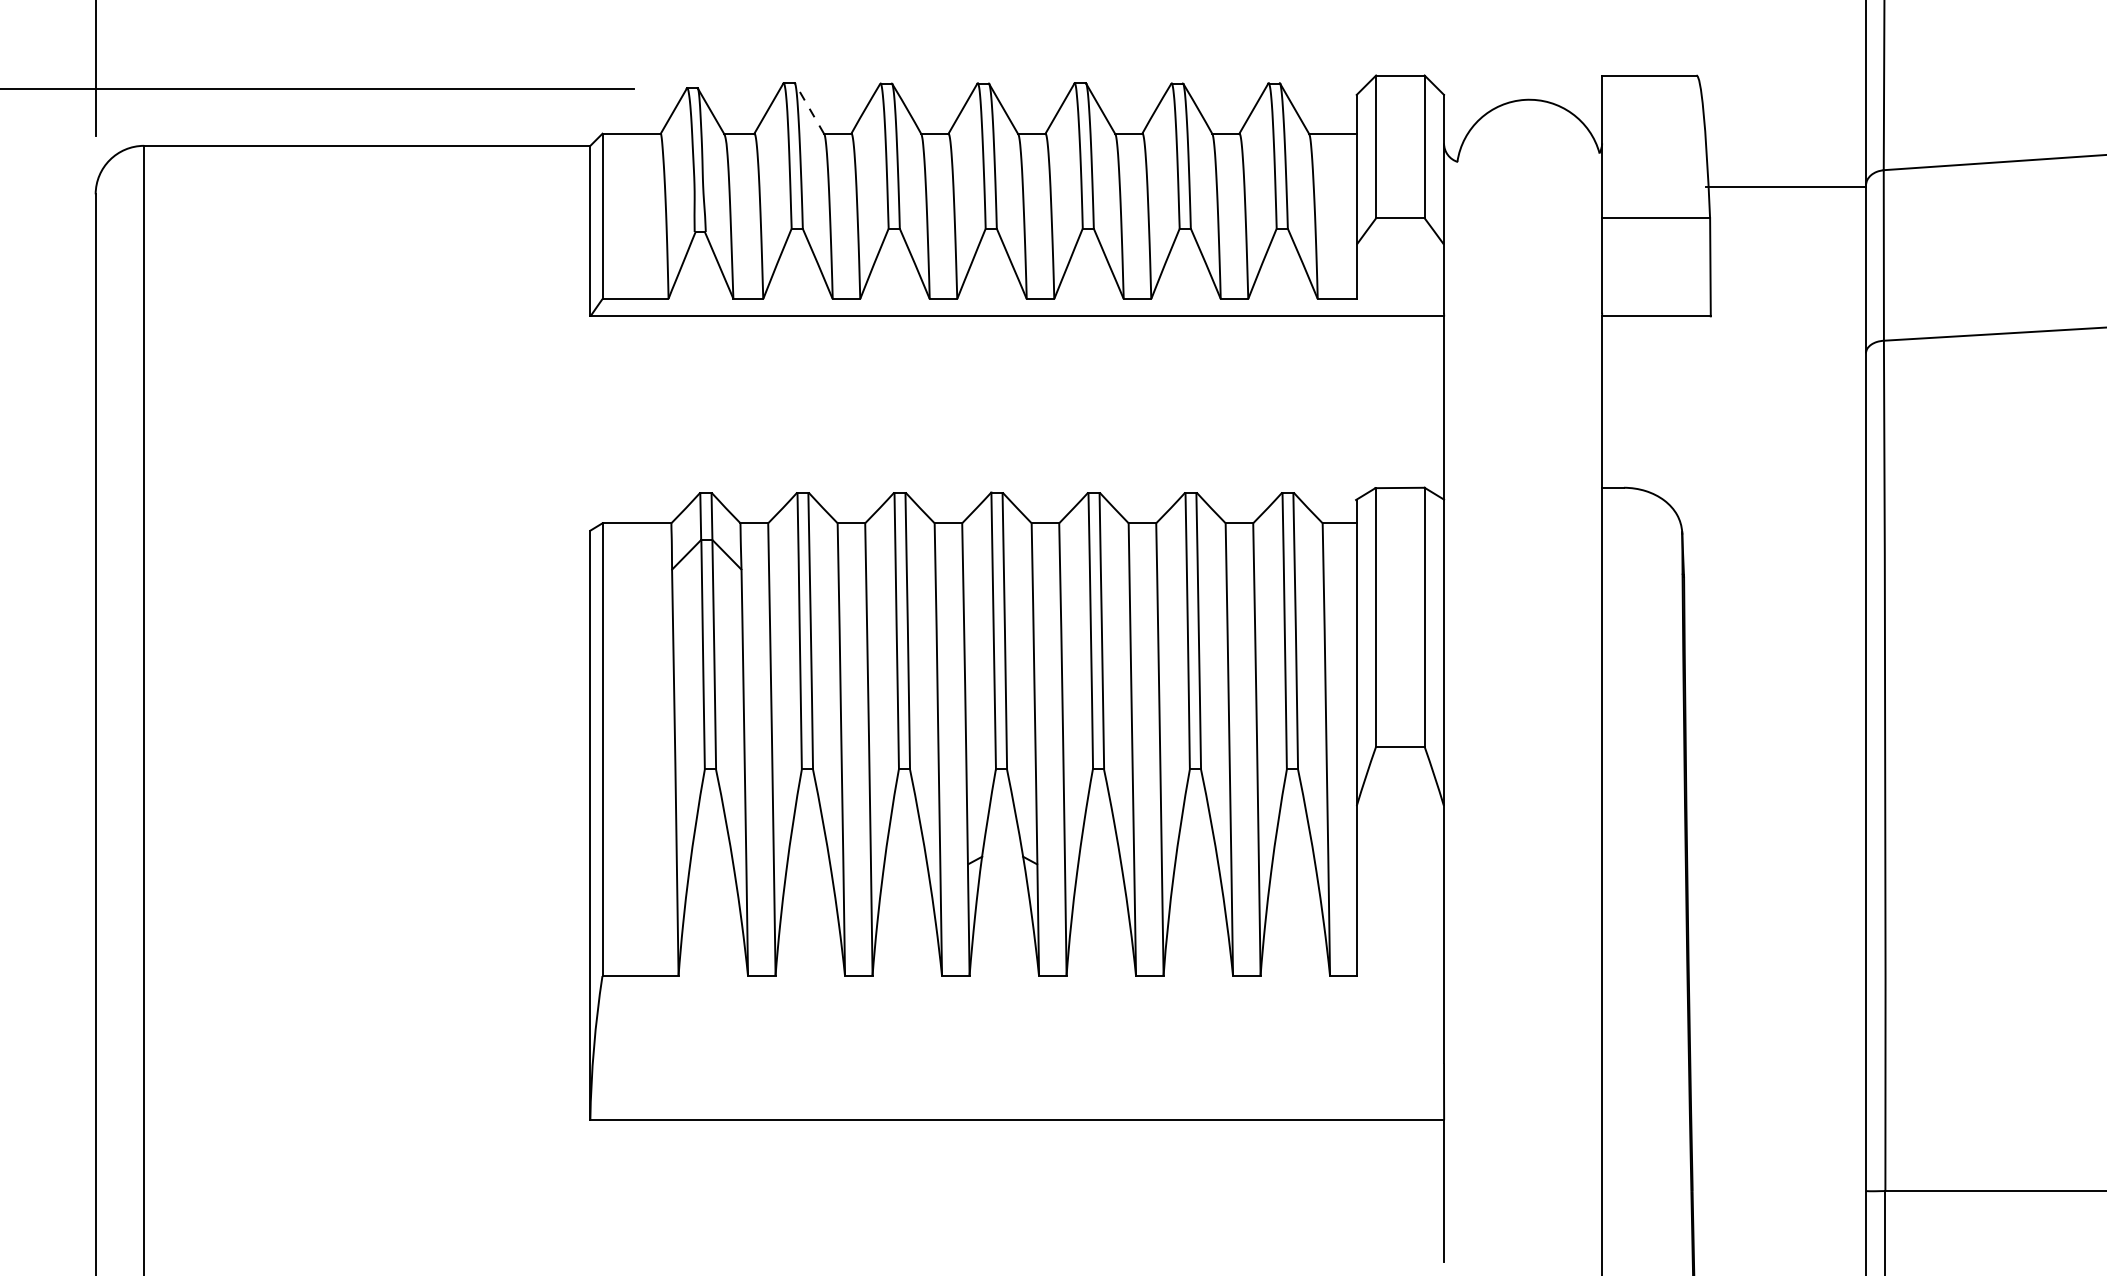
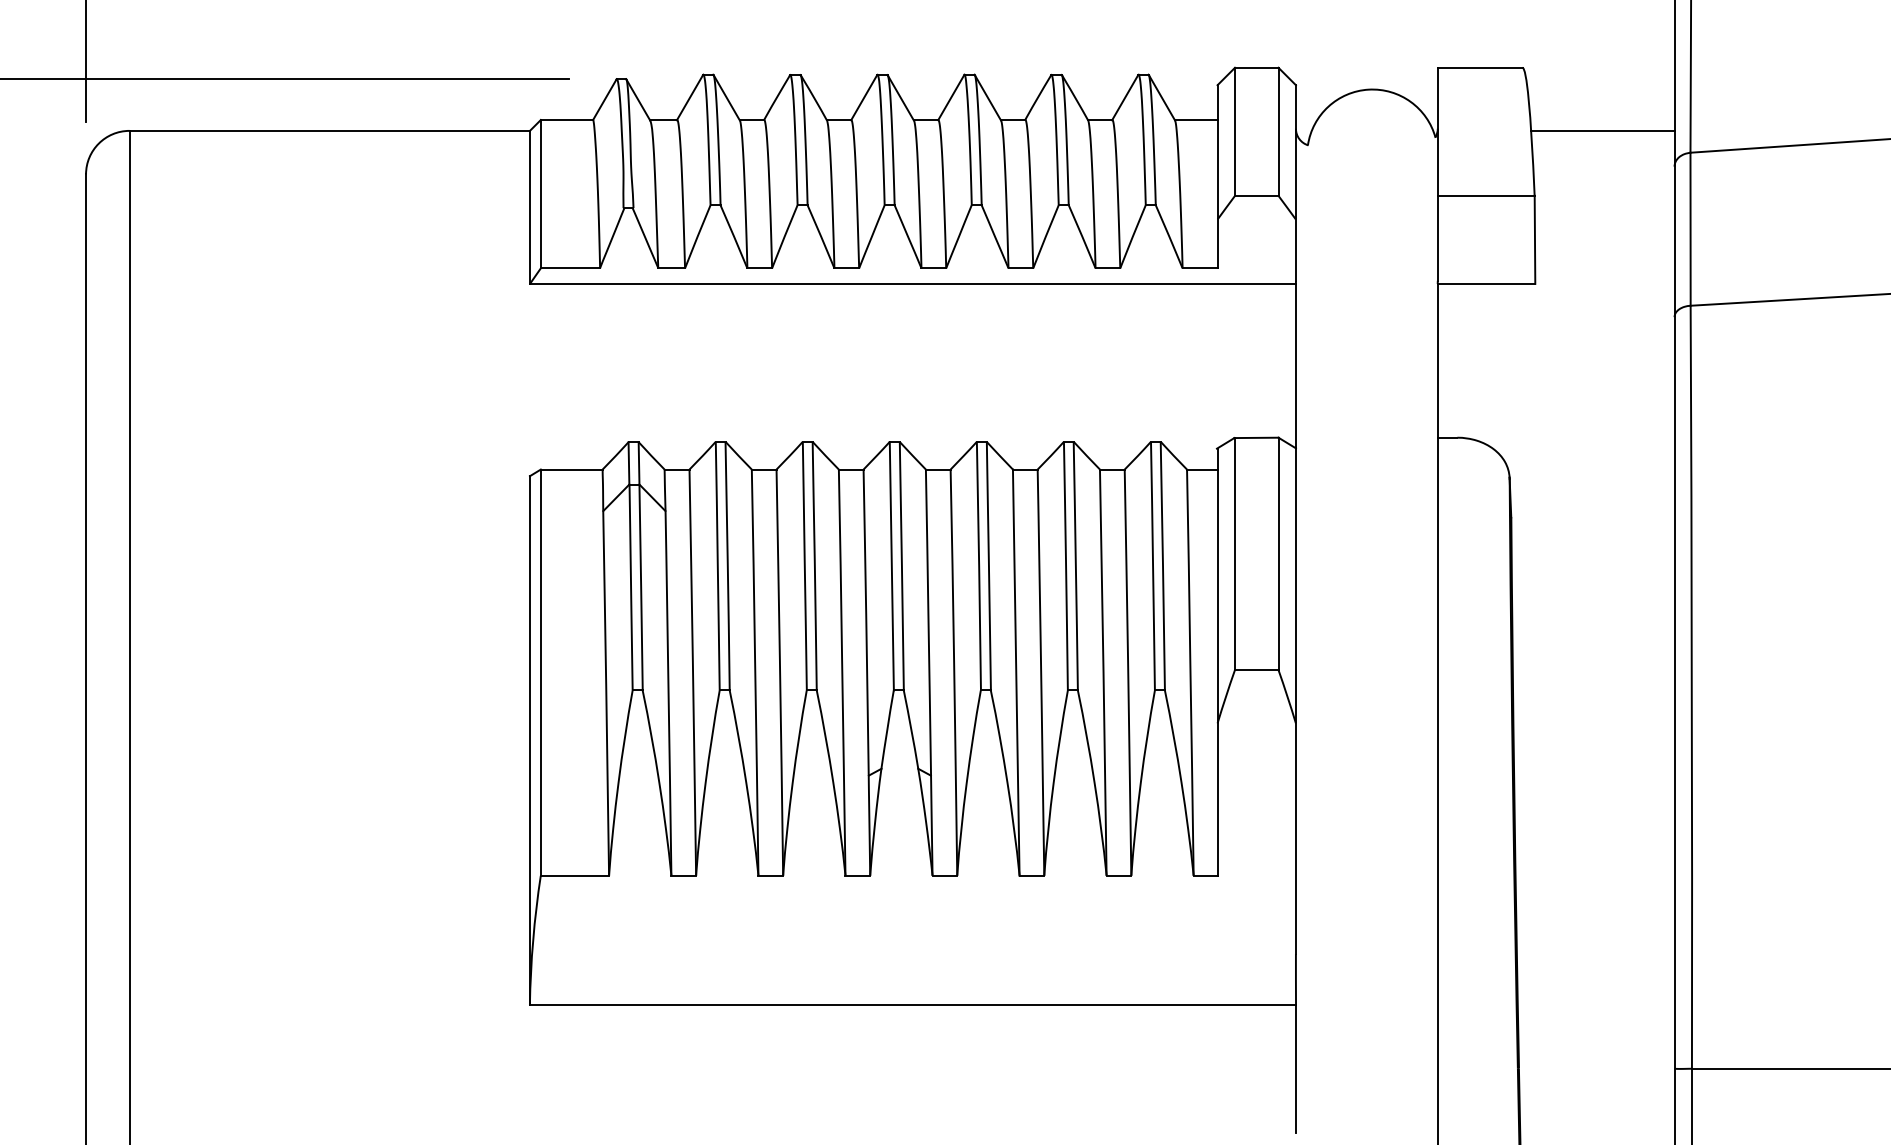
line: (809, 108) -> (726, 97), dashed -> solid
line: (1786, 186) -> (1603, 130), moved

